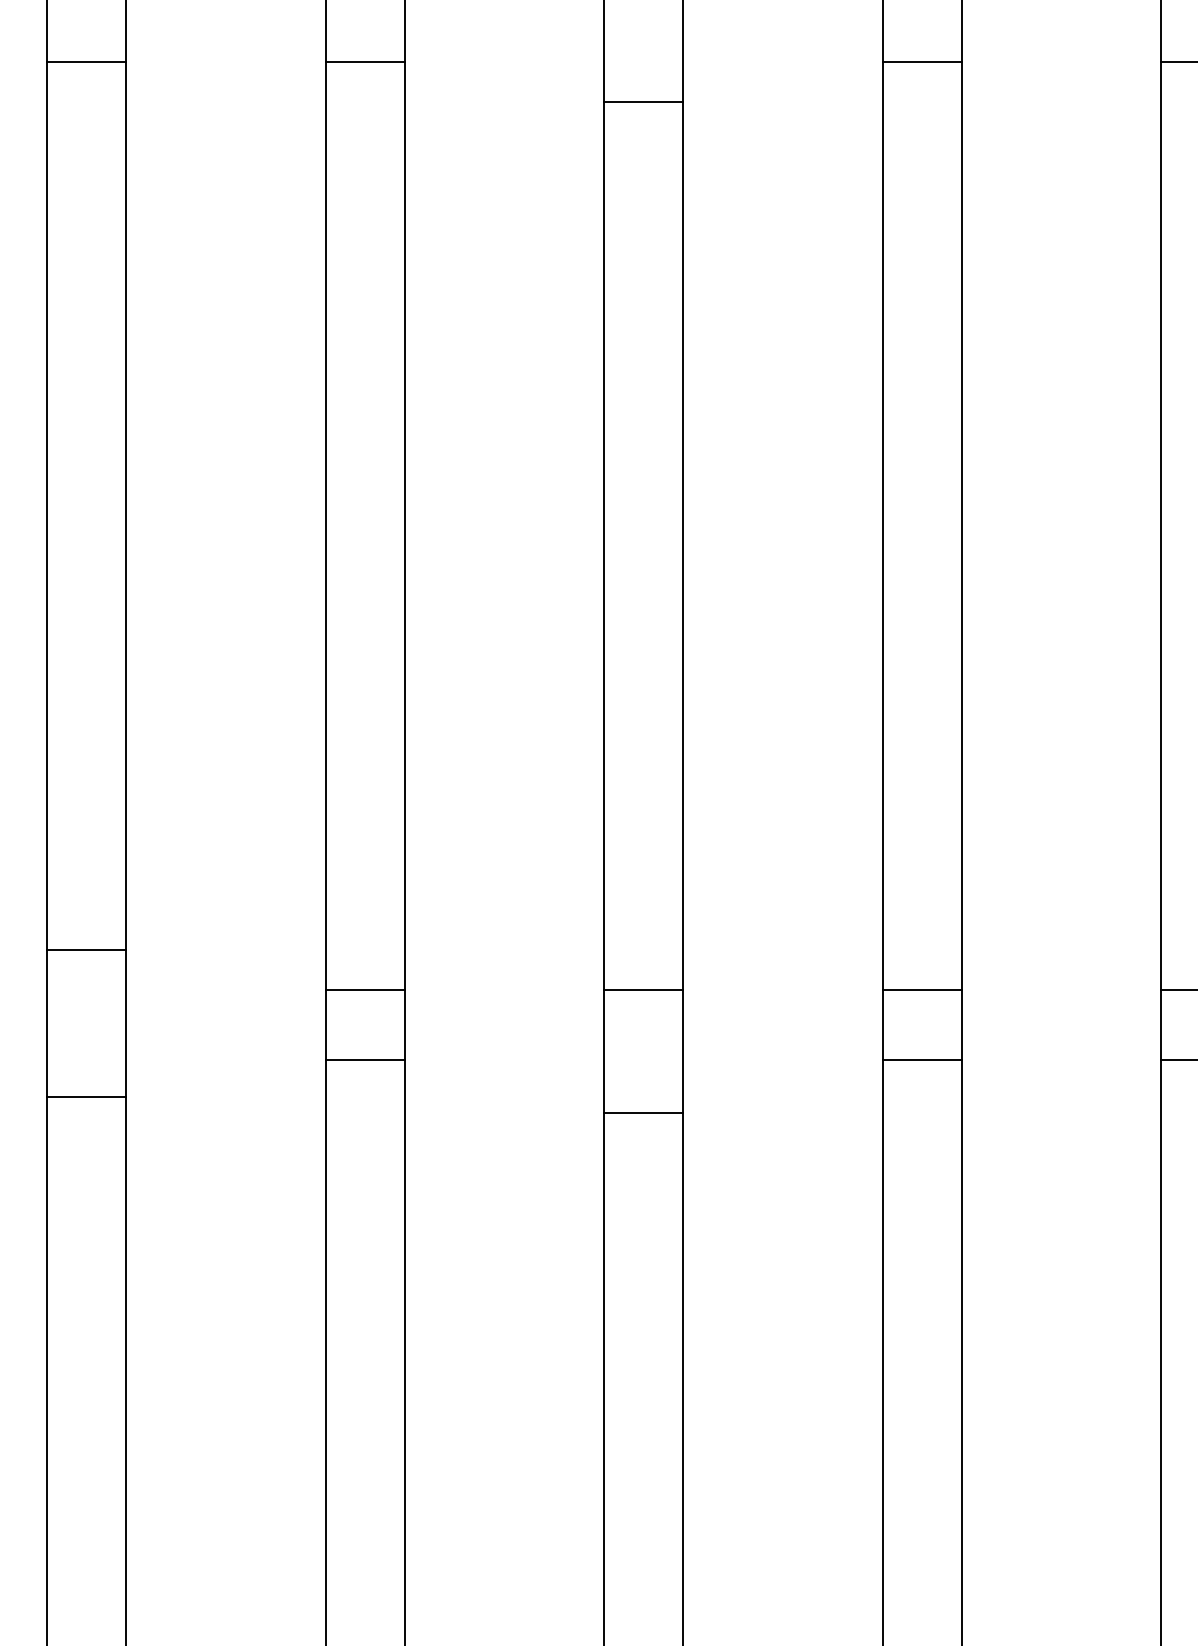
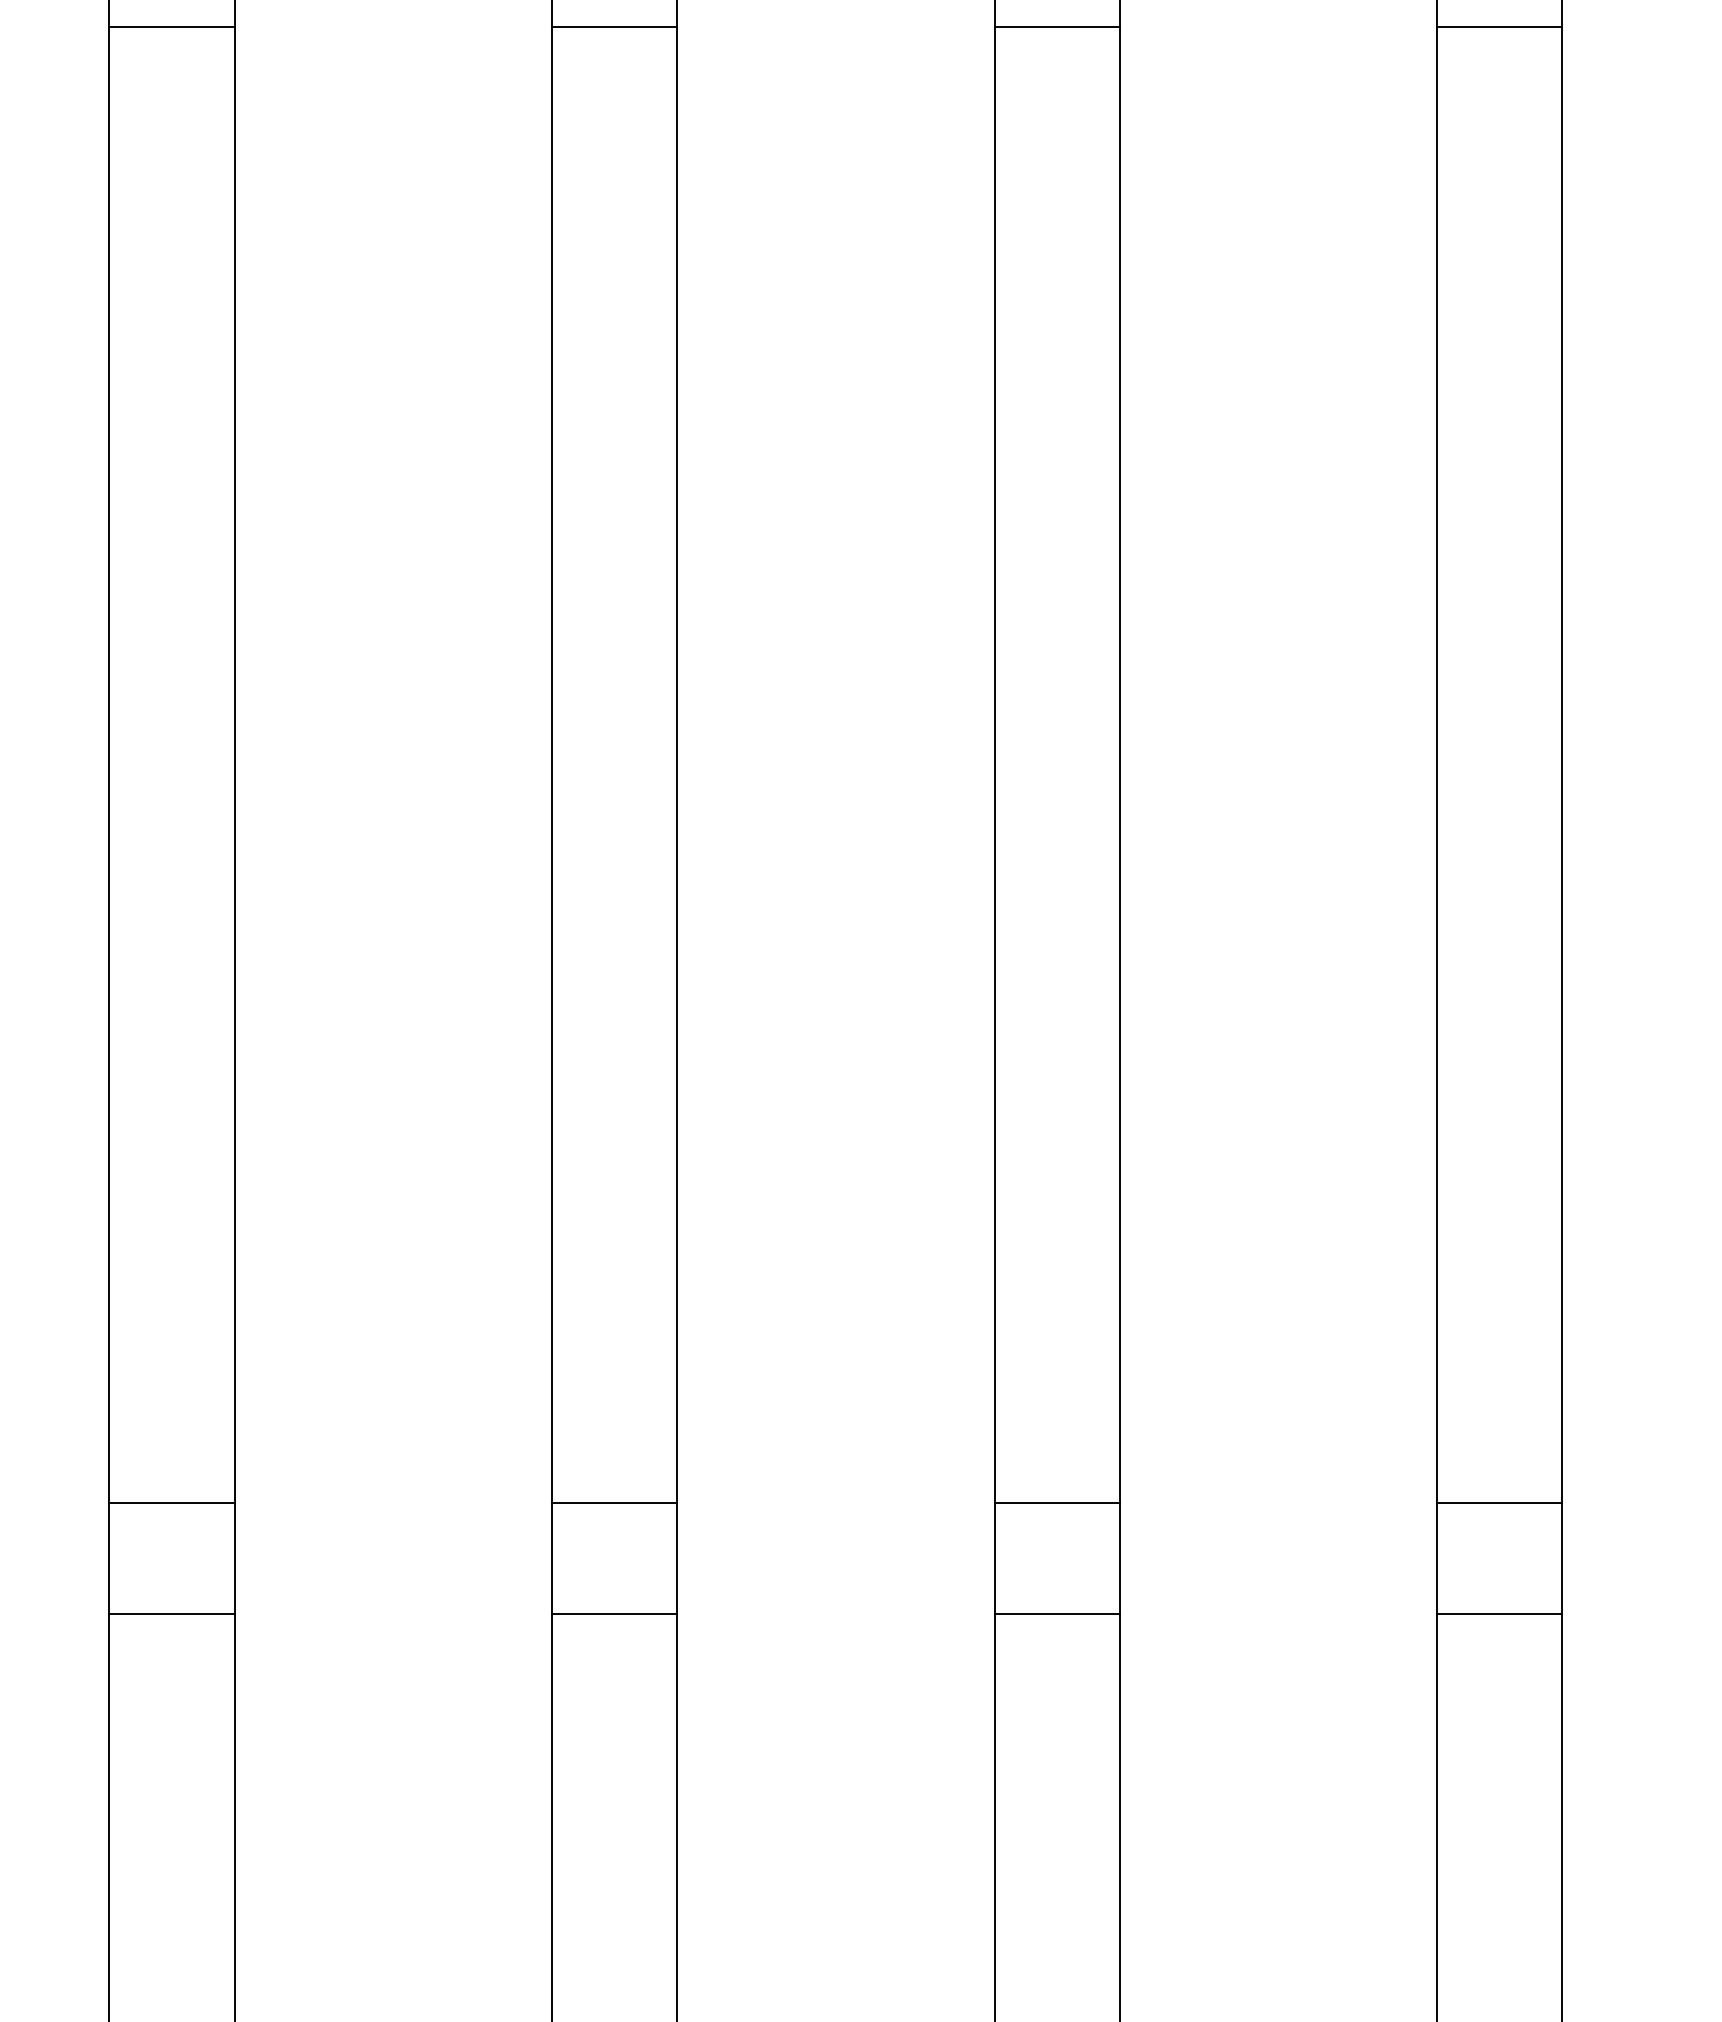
line: (643, 101) -> (1057, 26), moved
line: (86, 950) -> (171, 1503), moved
line: (86, 1096) -> (171, 1612), moved
line: (643, 1112) -> (1057, 1612), moved

